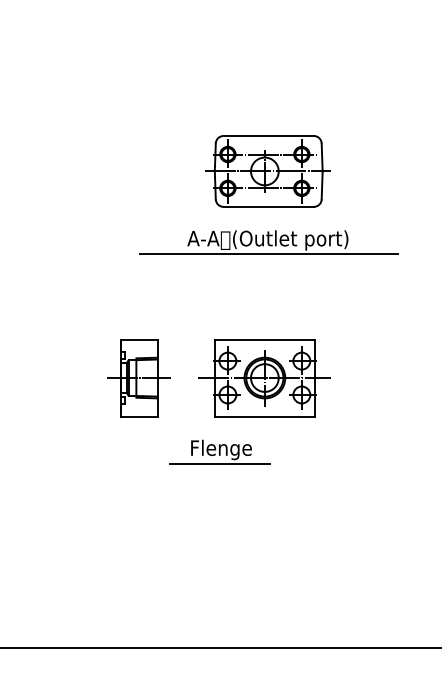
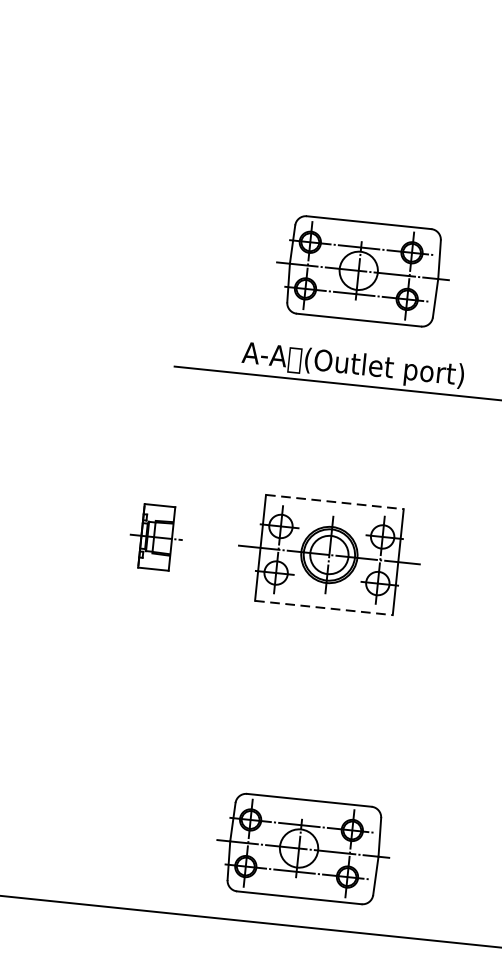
line: (265, 339) -> (335, 502), solid -> dashed
part: (138, 378) -> (155, 537), size x0.6
line: (265, 416) -> (324, 607), solid -> dashed
part: (219, 451) -> (256, 649), removed
part: (267, 591) -> (302, 848), added

